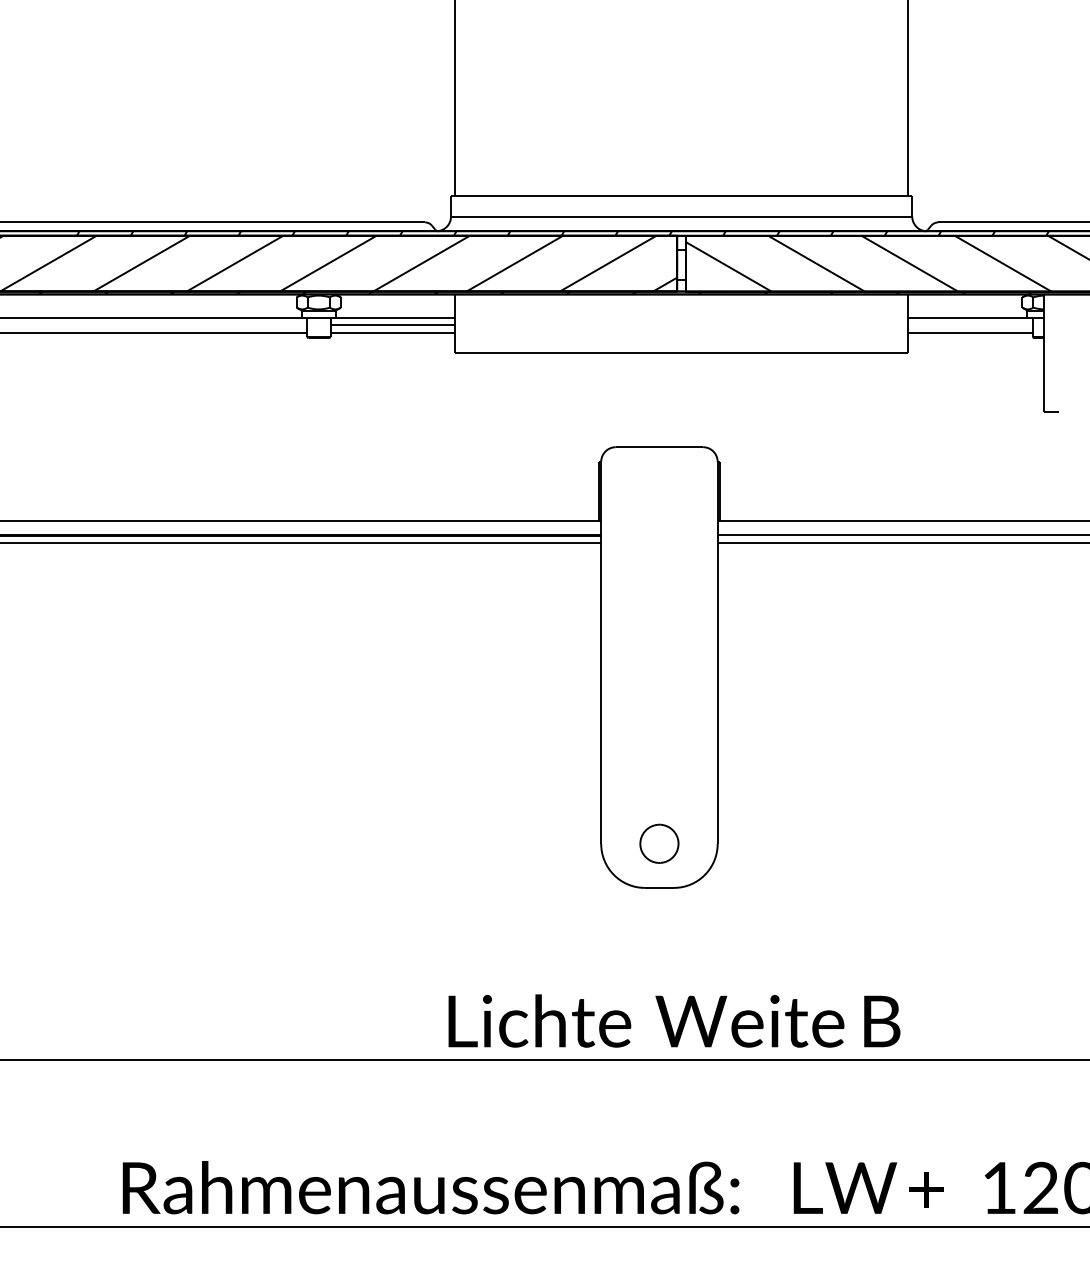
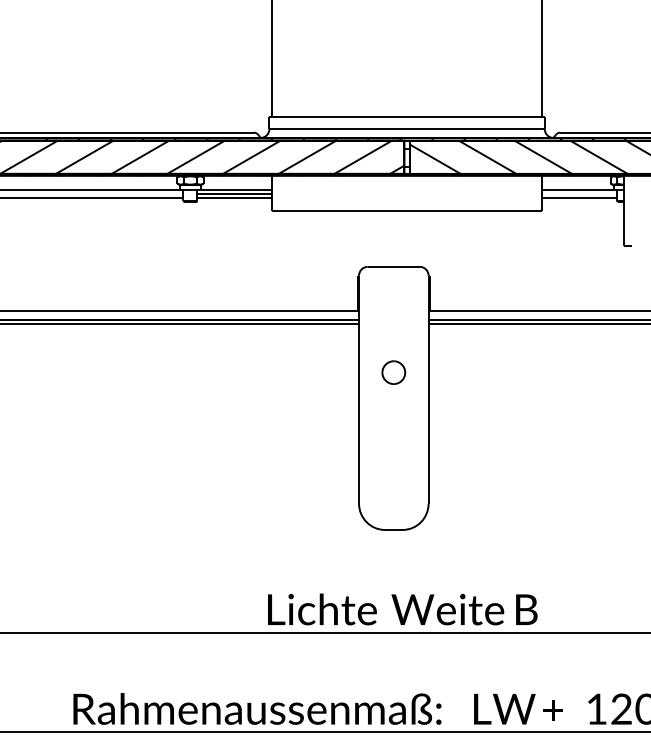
part: (658, 843) -> (393, 372), moved

